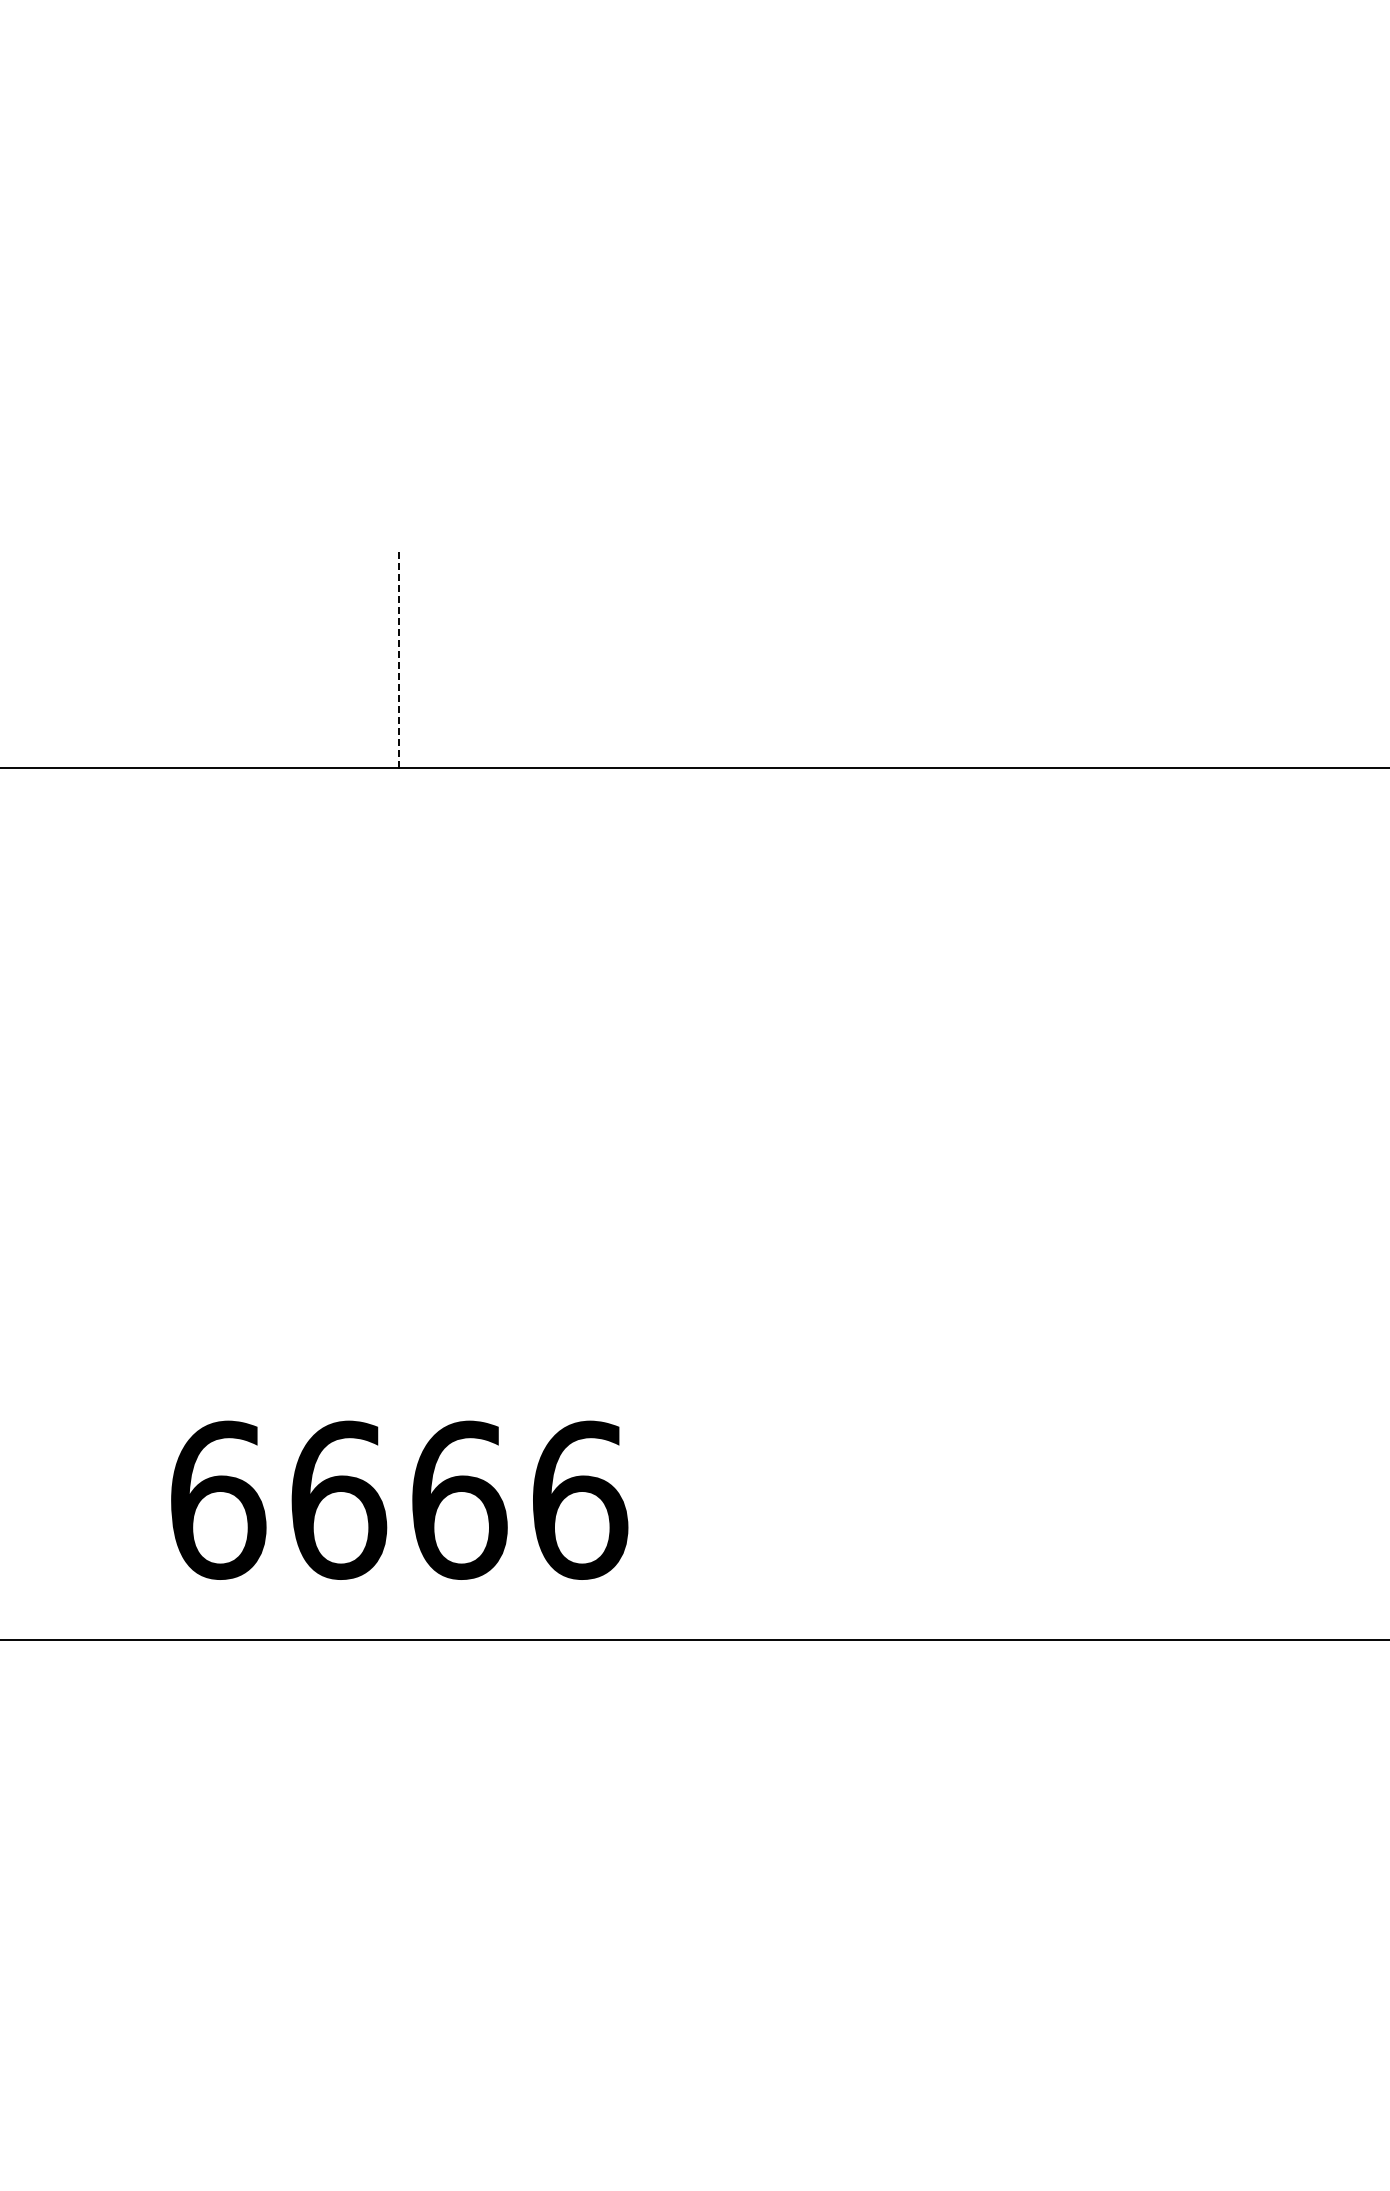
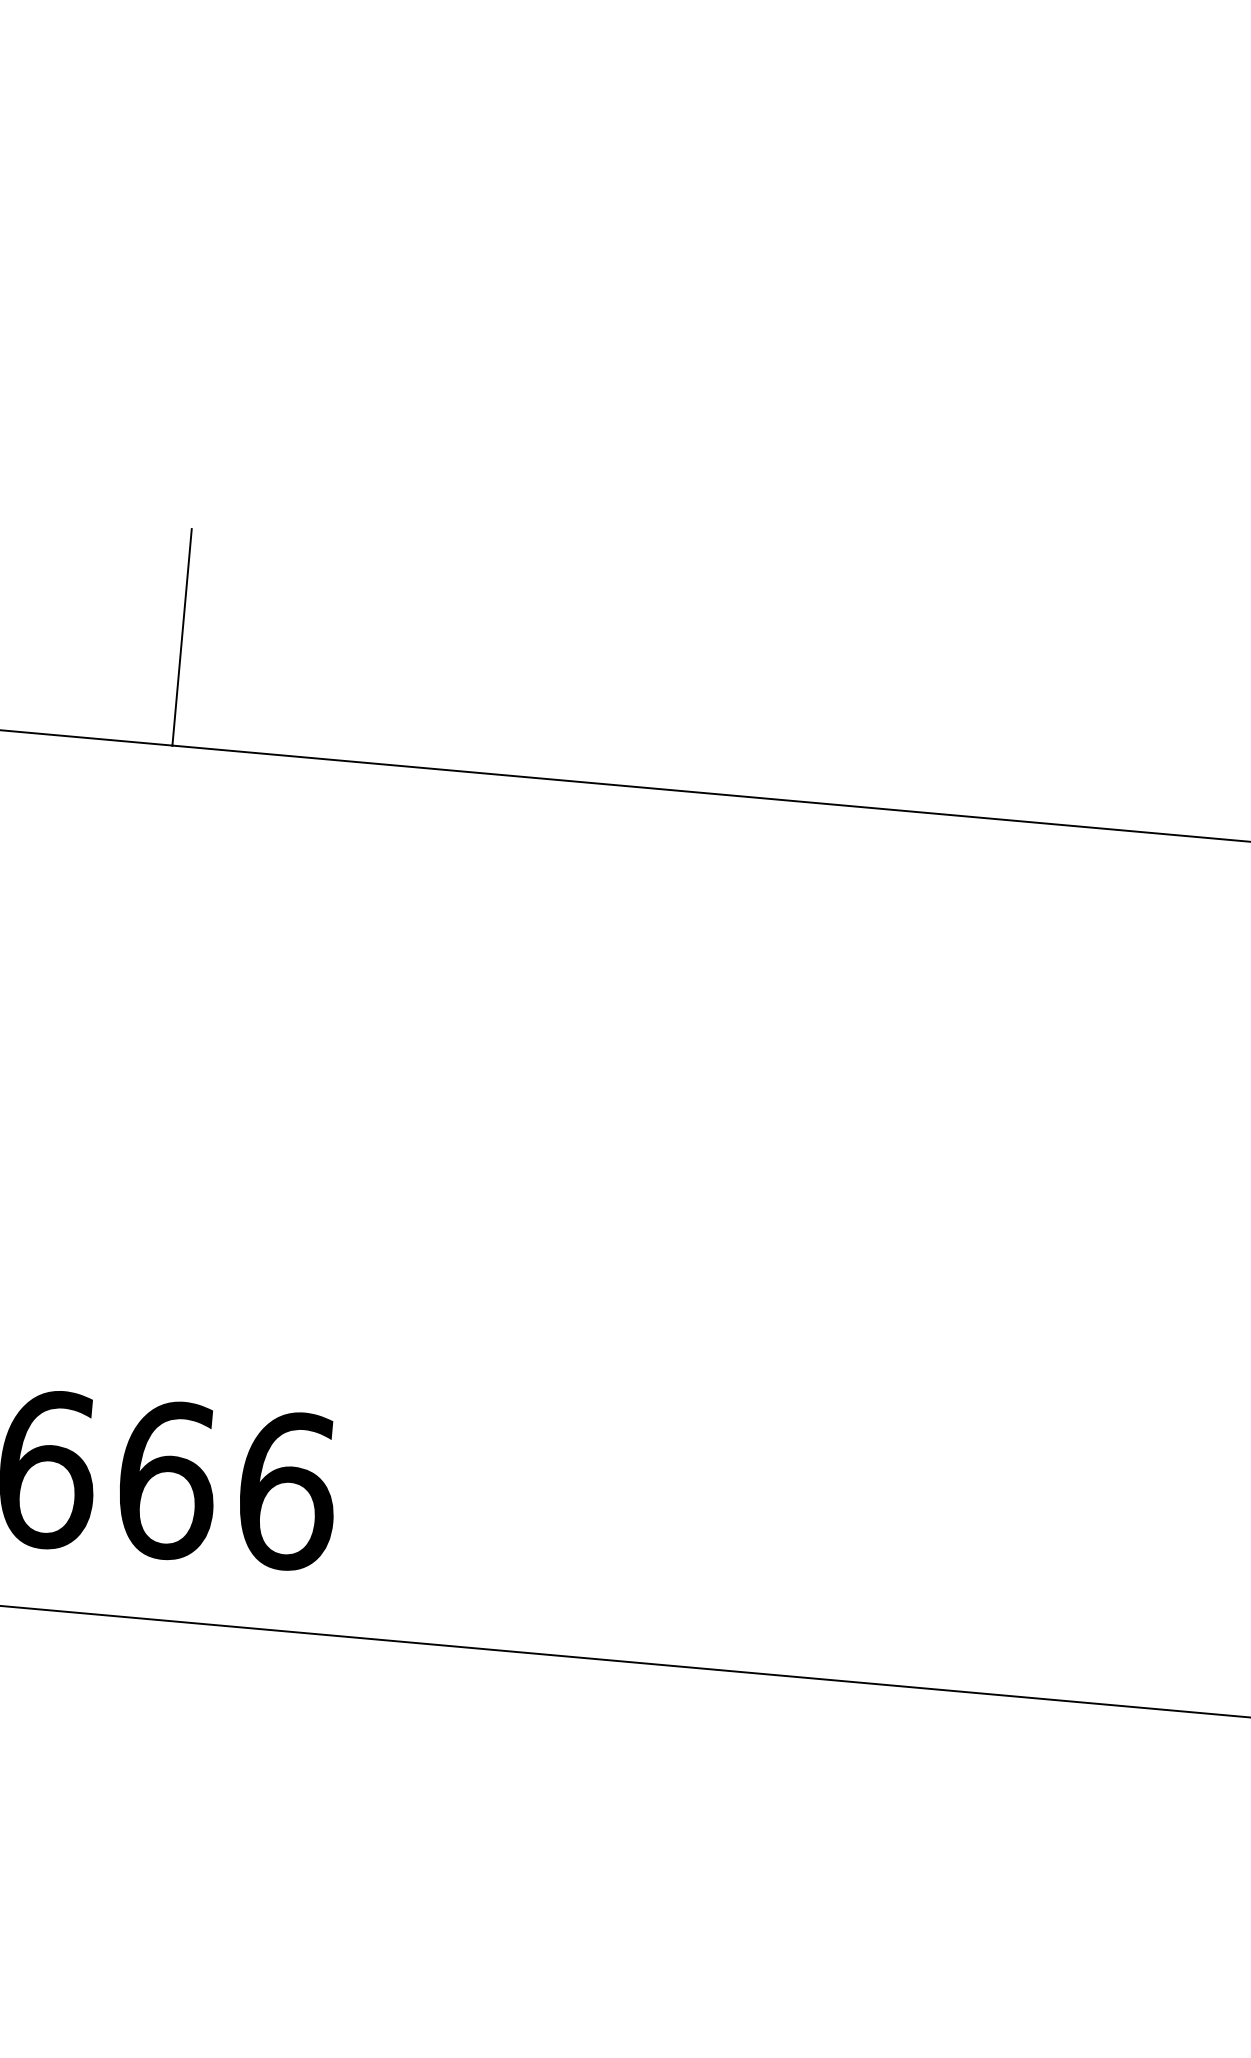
line: (399, 659) -> (182, 637), dashed -> solid

